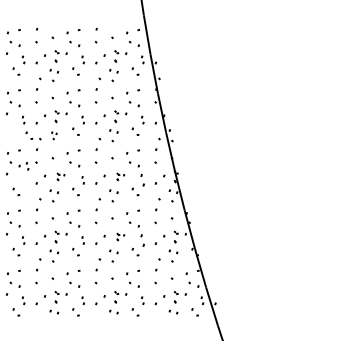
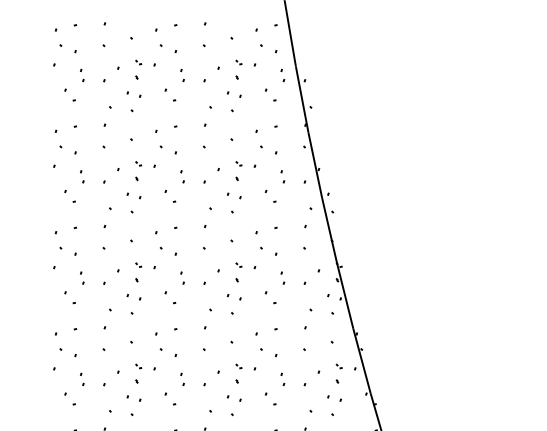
part: (29, 135) -> (70, 195), moved
part: (54, 135) -> (134, 202), size x1.67
part: (27, 166) -> (82, 278), moved
part: (60, 176) -> (144, 271), size x1.67
part: (120, 176) -> (245, 271), size x1.67
part: (142, 180) -> (282, 278), size x0.62
part: (120, 236) -> (245, 372), size x1.67
part: (142, 240) -> (282, 379), size x0.62

